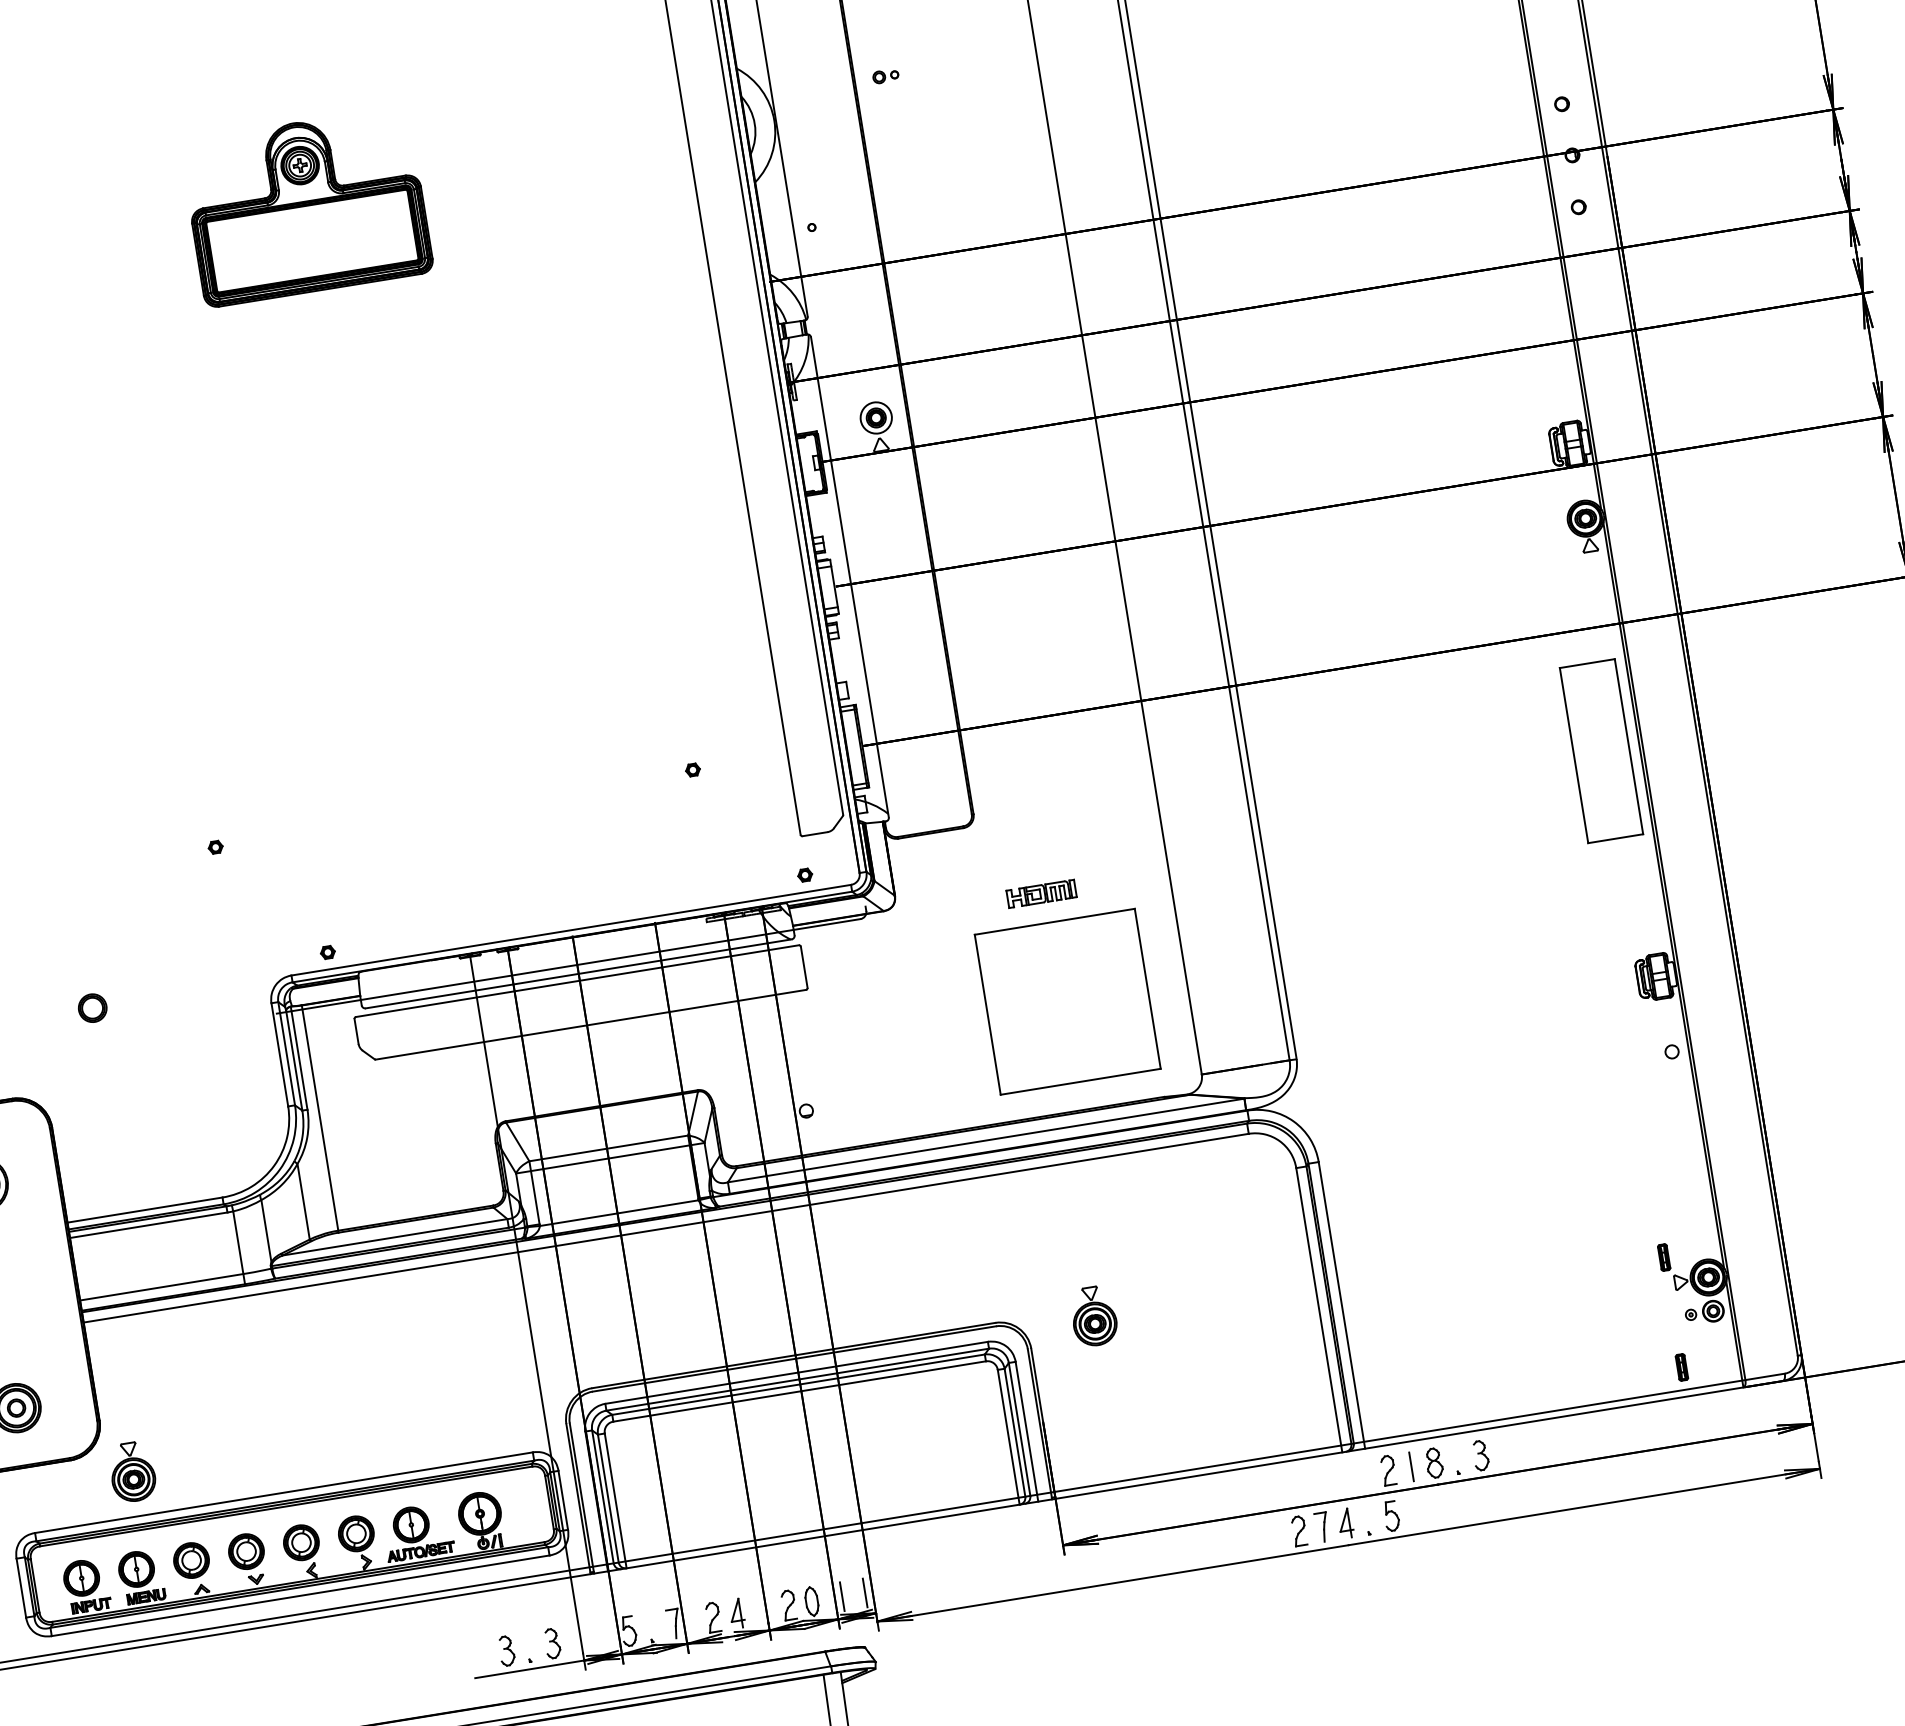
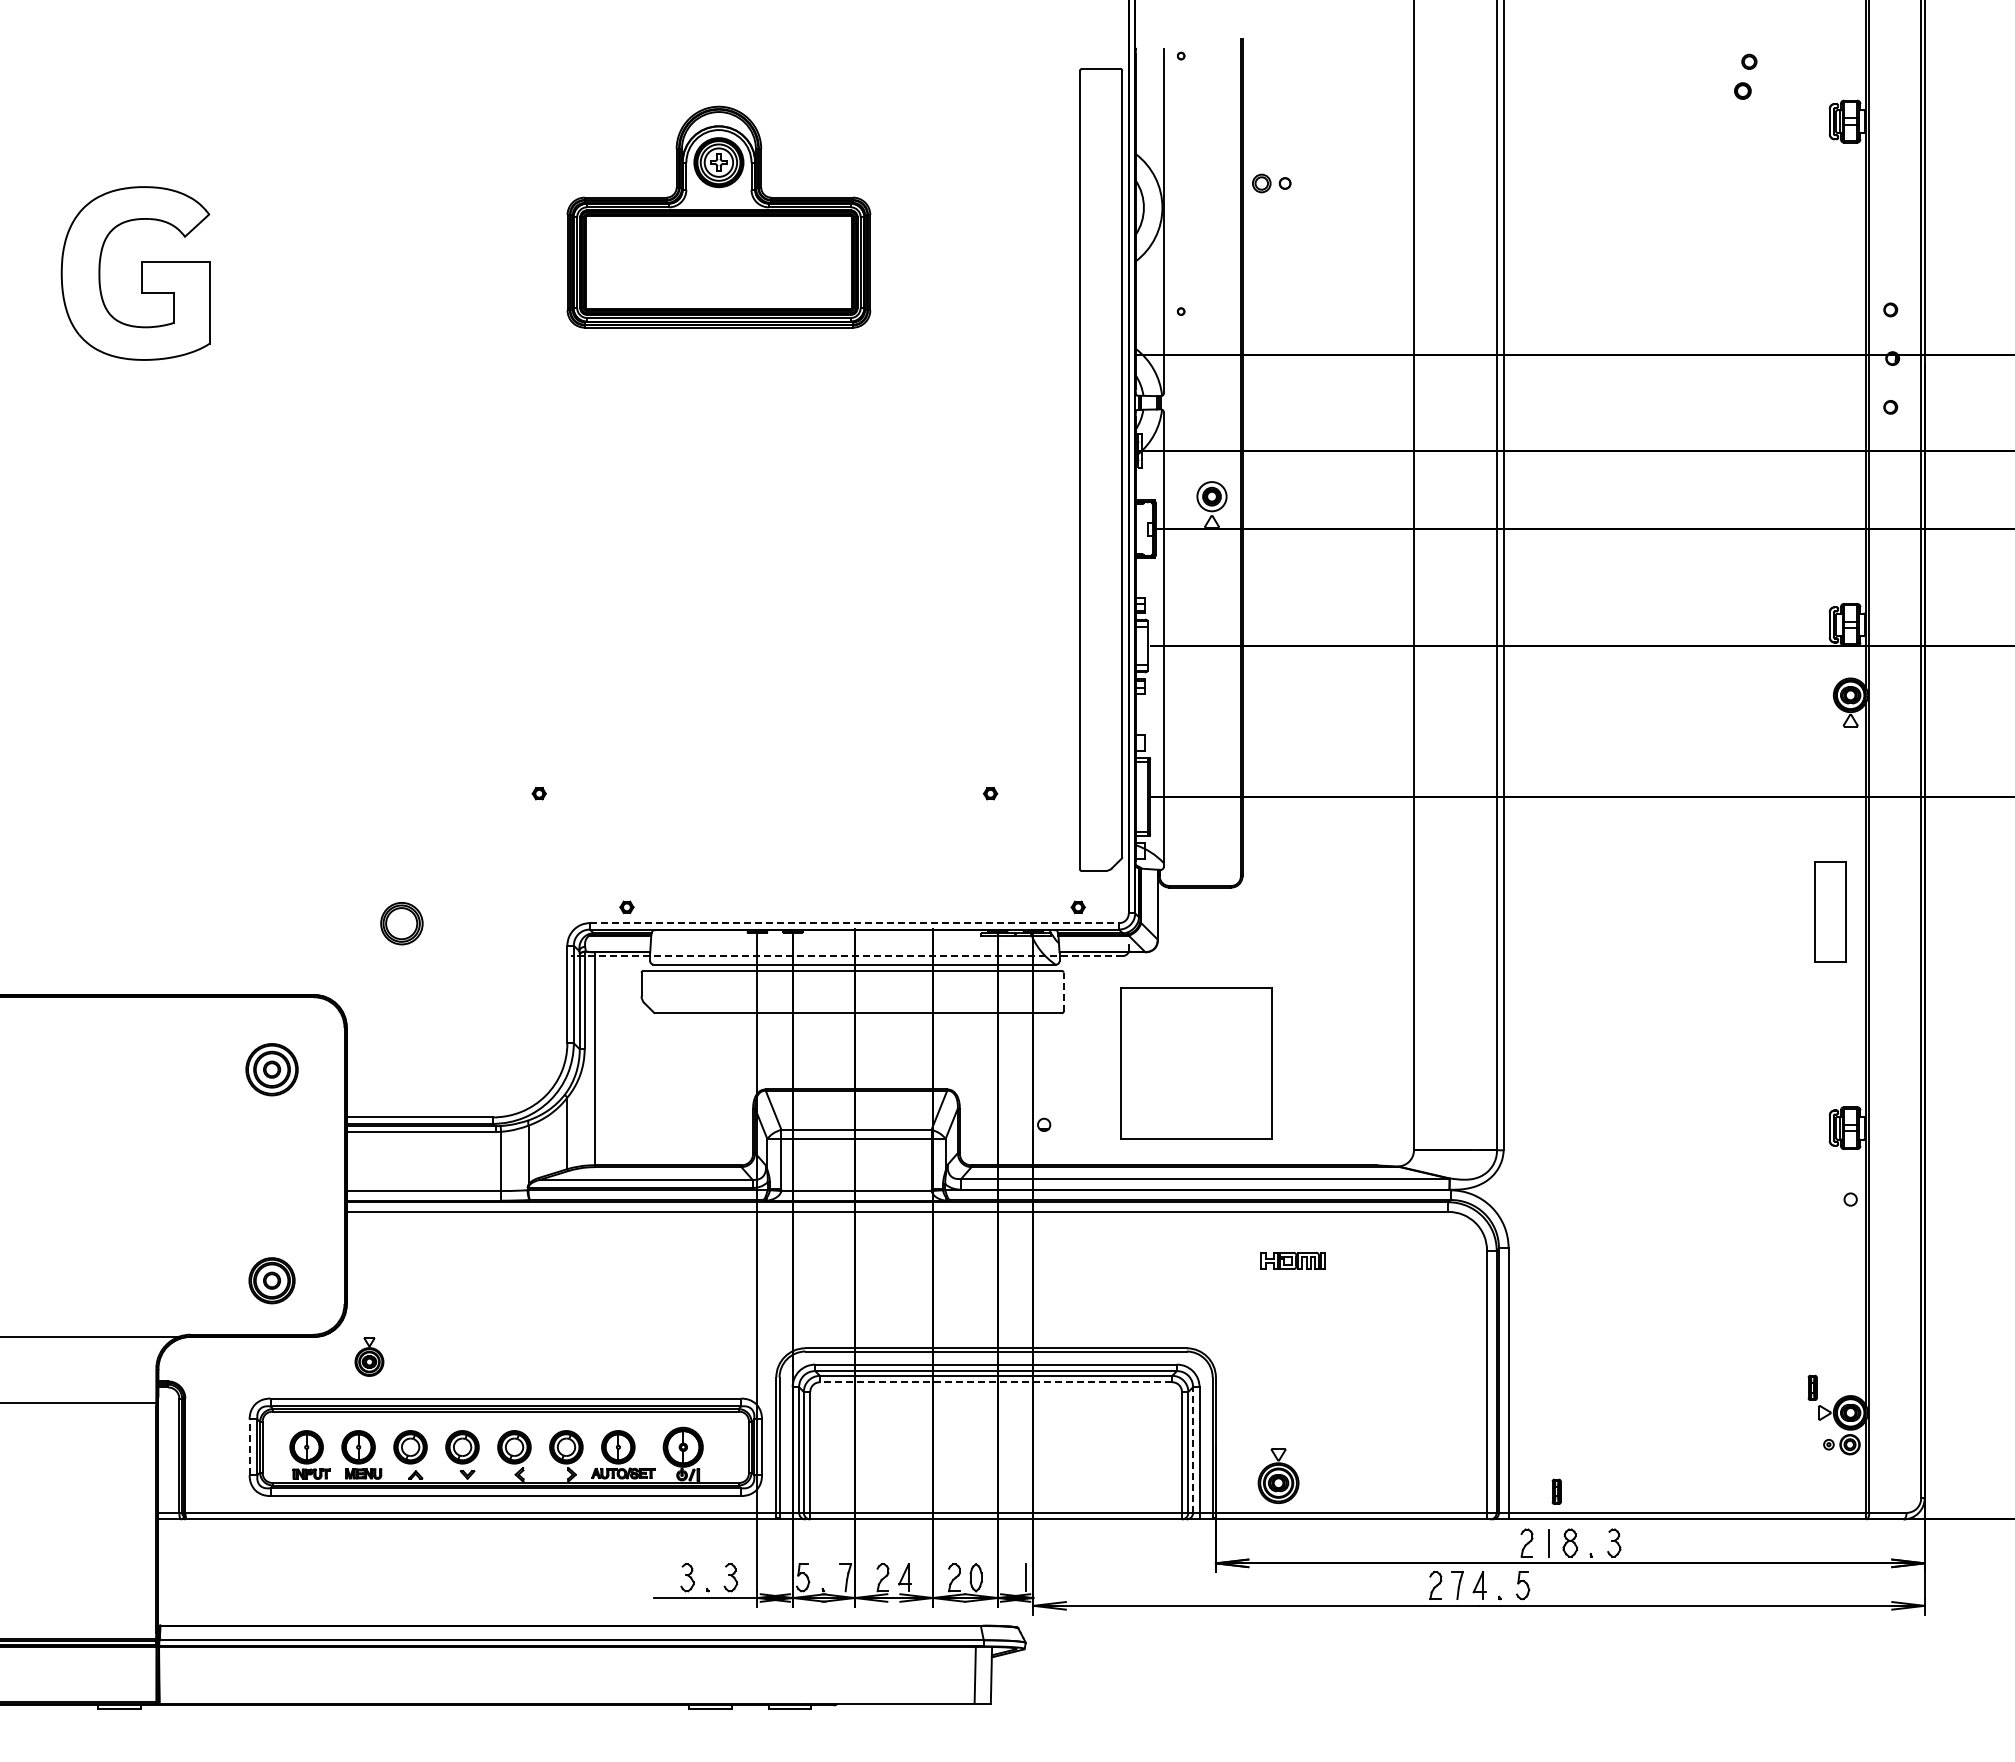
part: (885, 75) -> (1271, 182), size x1.6
part: (306, 206) -> (718, 216), size x1.4
part: (1601, 750) -> (1830, 911), size x0.6
part: (1040, 893) -> (1292, 1260), moved
line: (571, 930) -> (854, 923), solid -> dashed
line: (568, 966) -> (846, 956), solid -> dashed
line: (803, 966) -> (1063, 991), solid -> dashed
part: (1067, 1002) -> (1196, 1063), moved
part: (92, 1008) -> (401, 923), size x1.6
part: (1093, 1315) -> (1278, 1475), moved
part: (1681, 1367) -> (1556, 1491), moved
line: (799, 1391) -> (995, 1382), solid -> dashed
line: (1020, 1429) -> (1193, 1450), solid -> dashed
part: (132, 1471) -> (369, 1356), size x0.7
line: (21, 1588) -> (249, 1447), solid -> dashed
line: (841, 1596) -> (1004, 1577), removed

